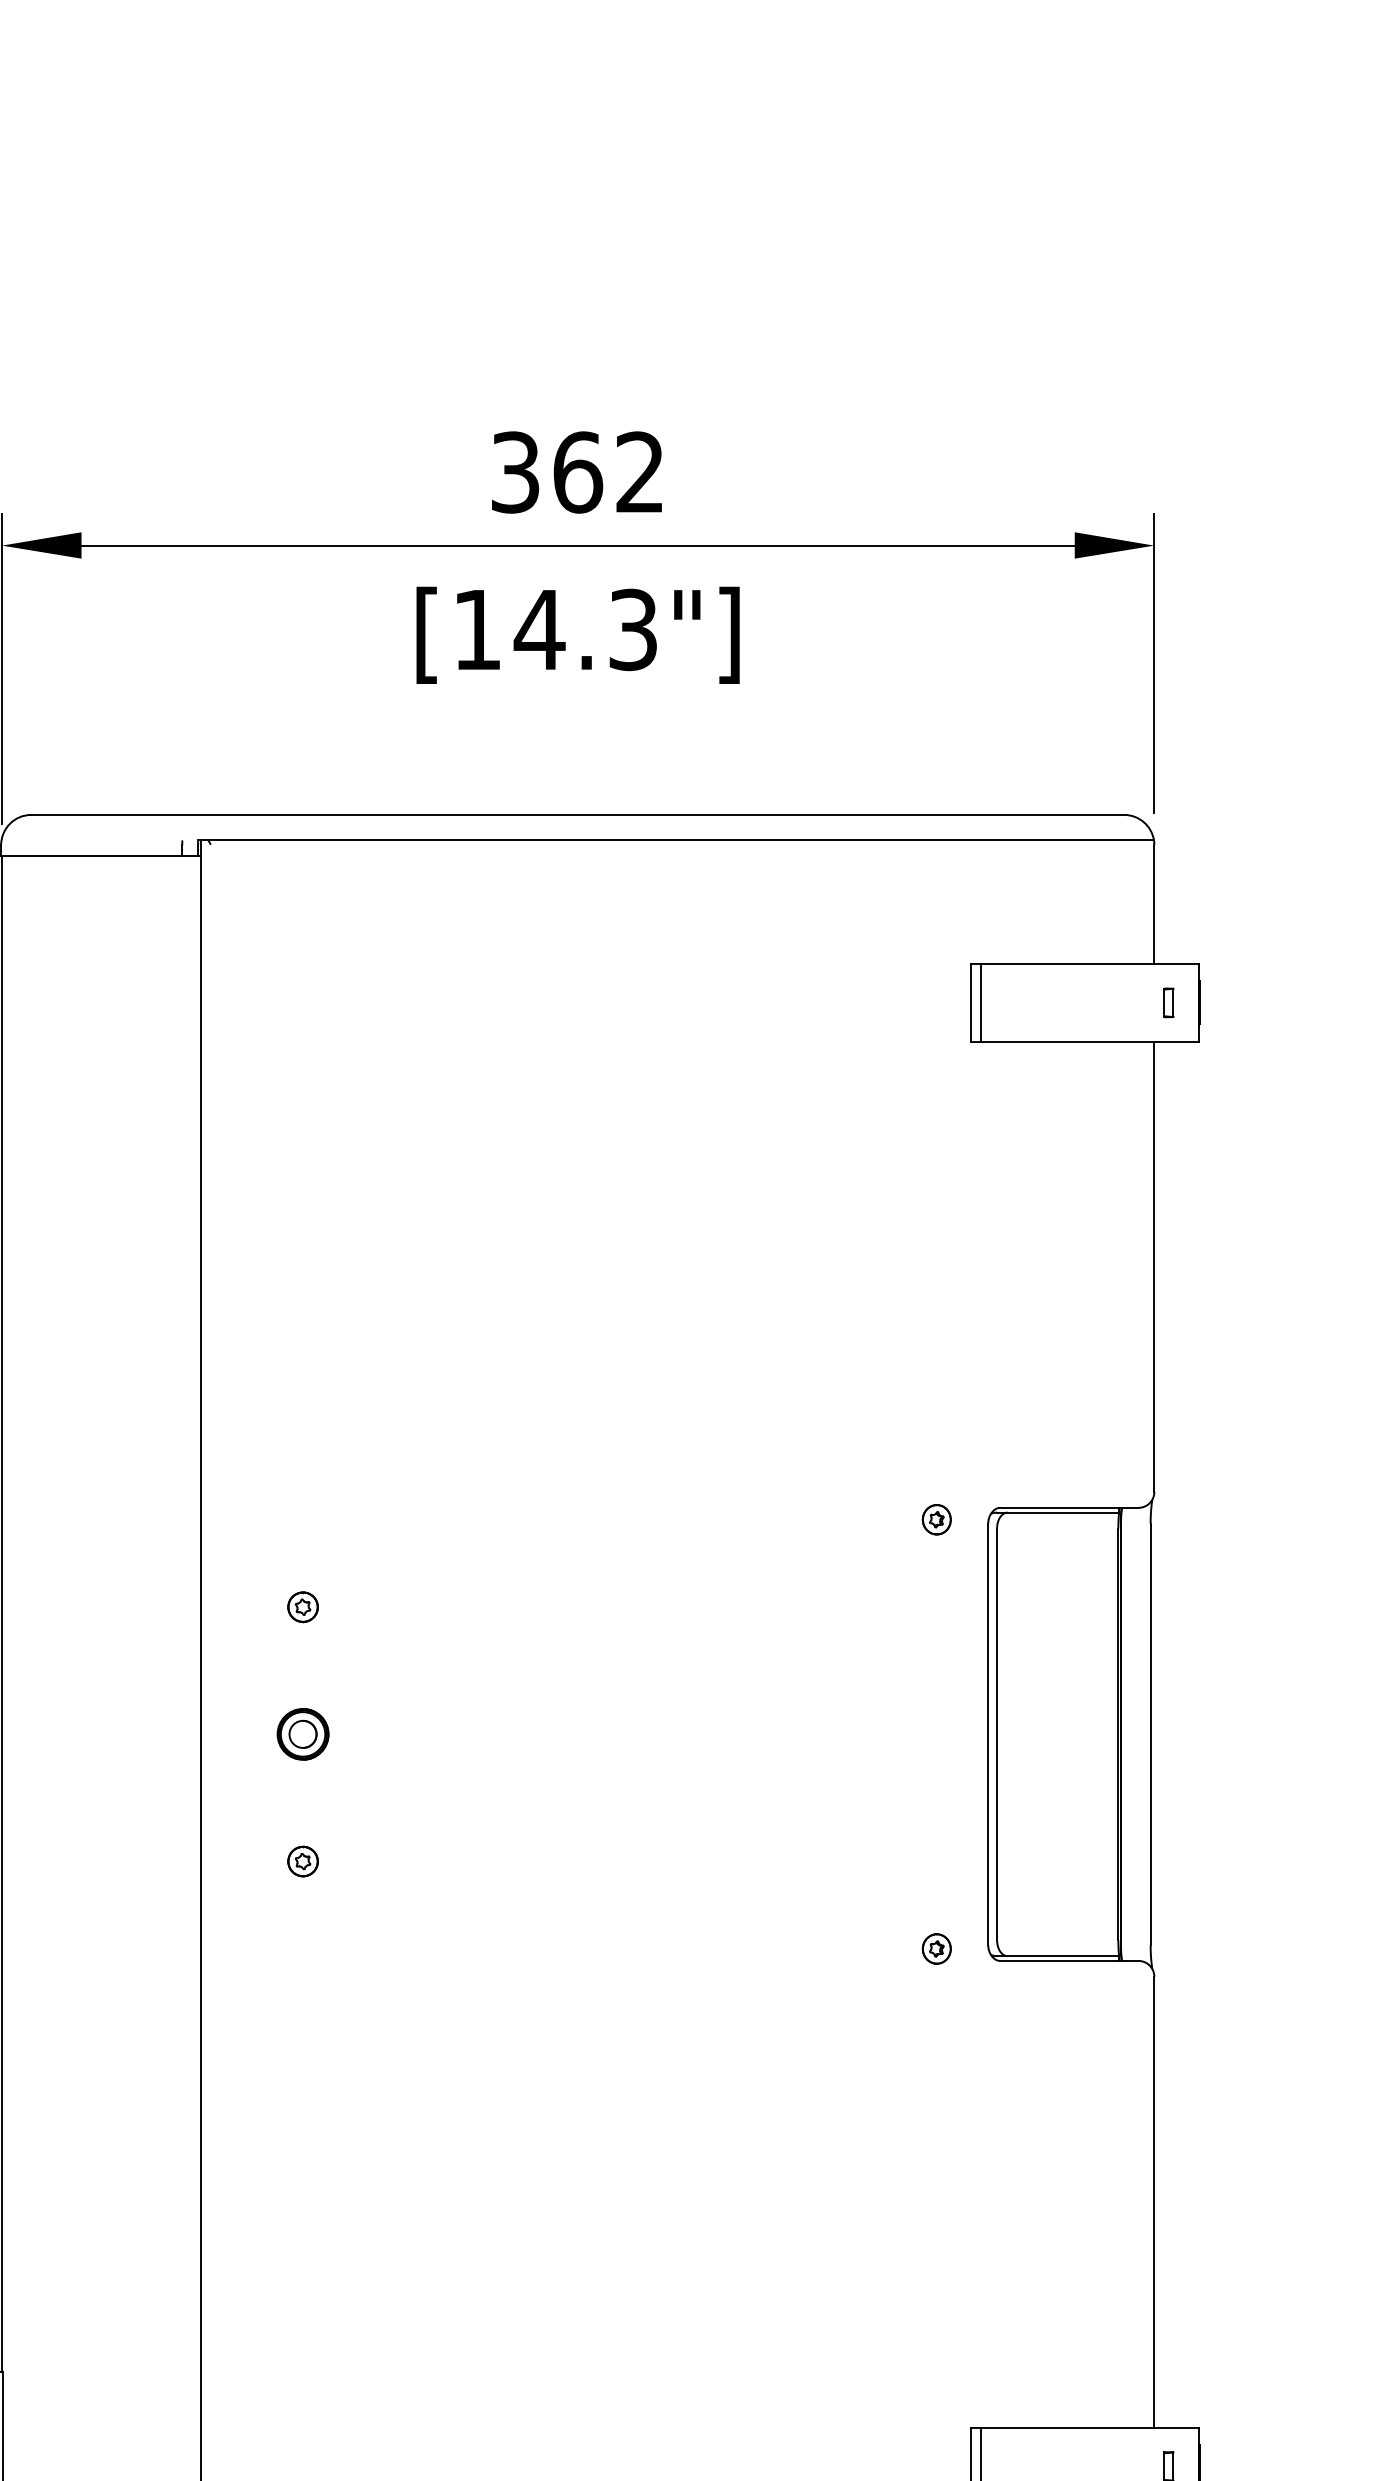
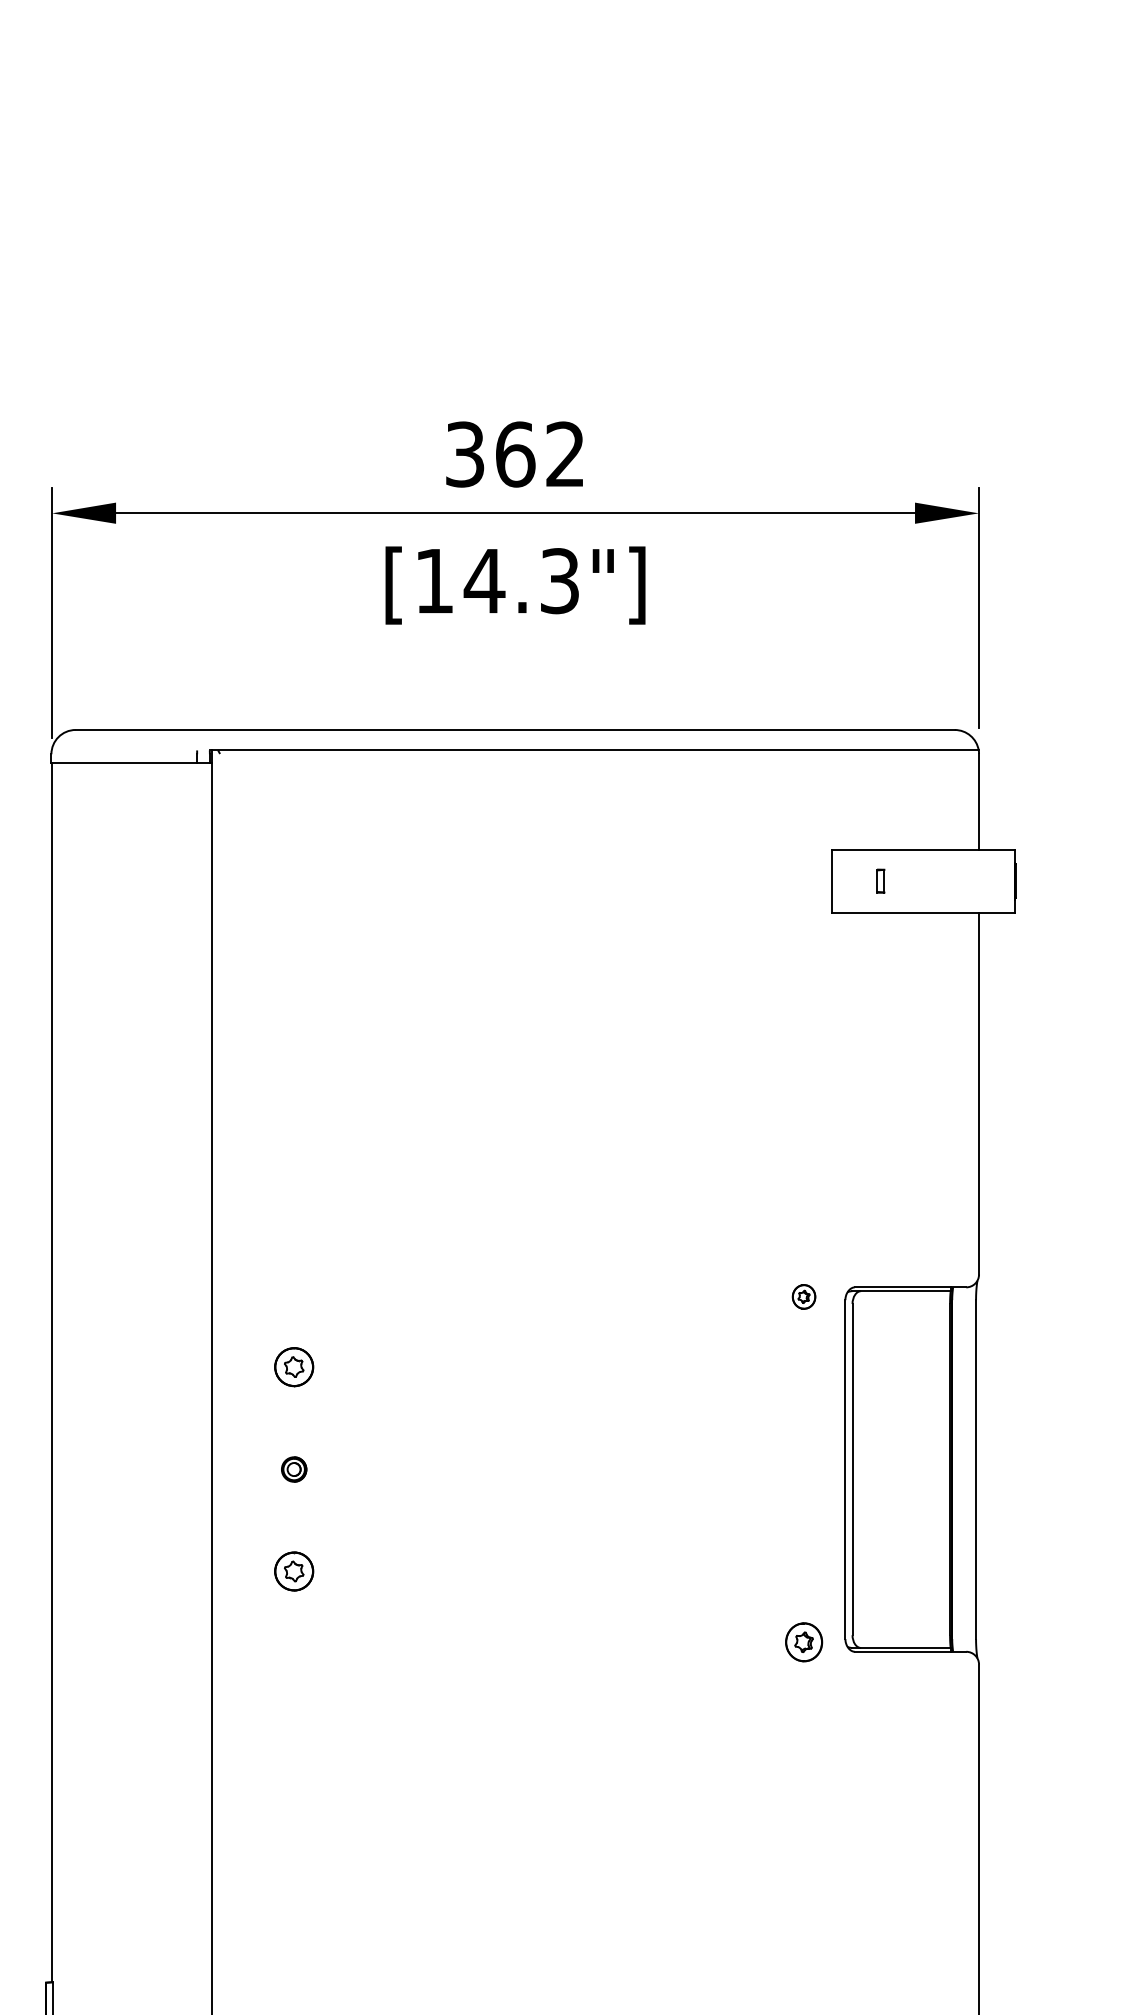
line: (980, 1002) -> (839, 880), removed
part: (1168, 1002) -> (880, 880), moved
part: (303, 1607) -> (294, 1367), size x1.6
part: (302, 1734) -> (293, 1469), size x0.6
part: (303, 1862) -> (294, 1572), size x1.6
part: (936, 1948) -> (803, 1641), size x1.6

